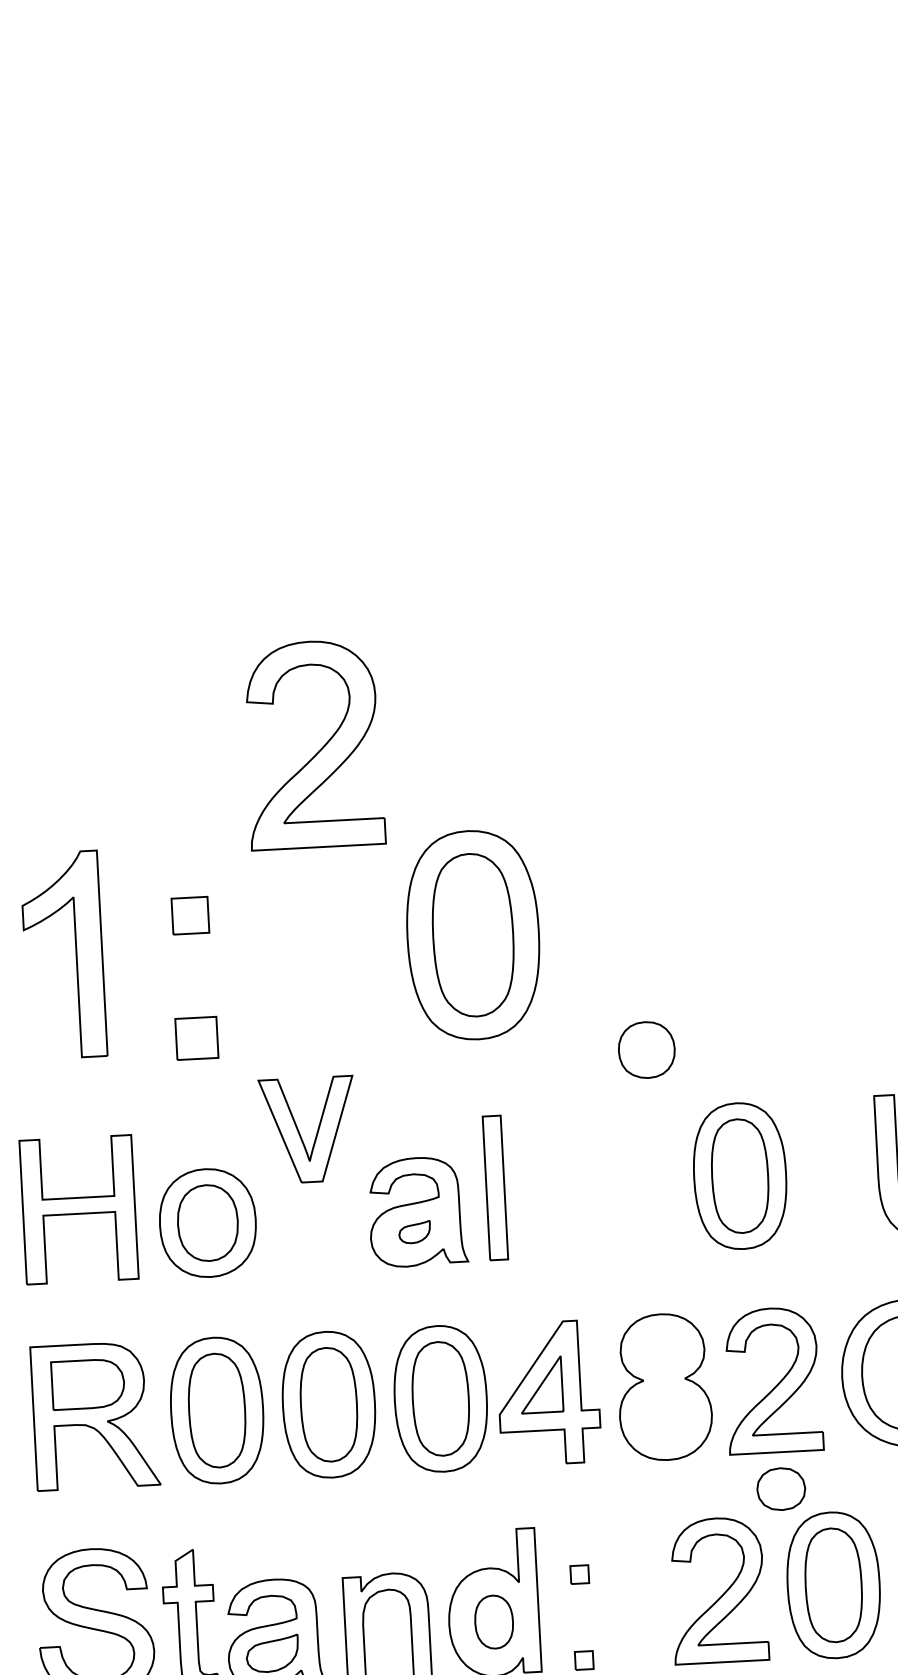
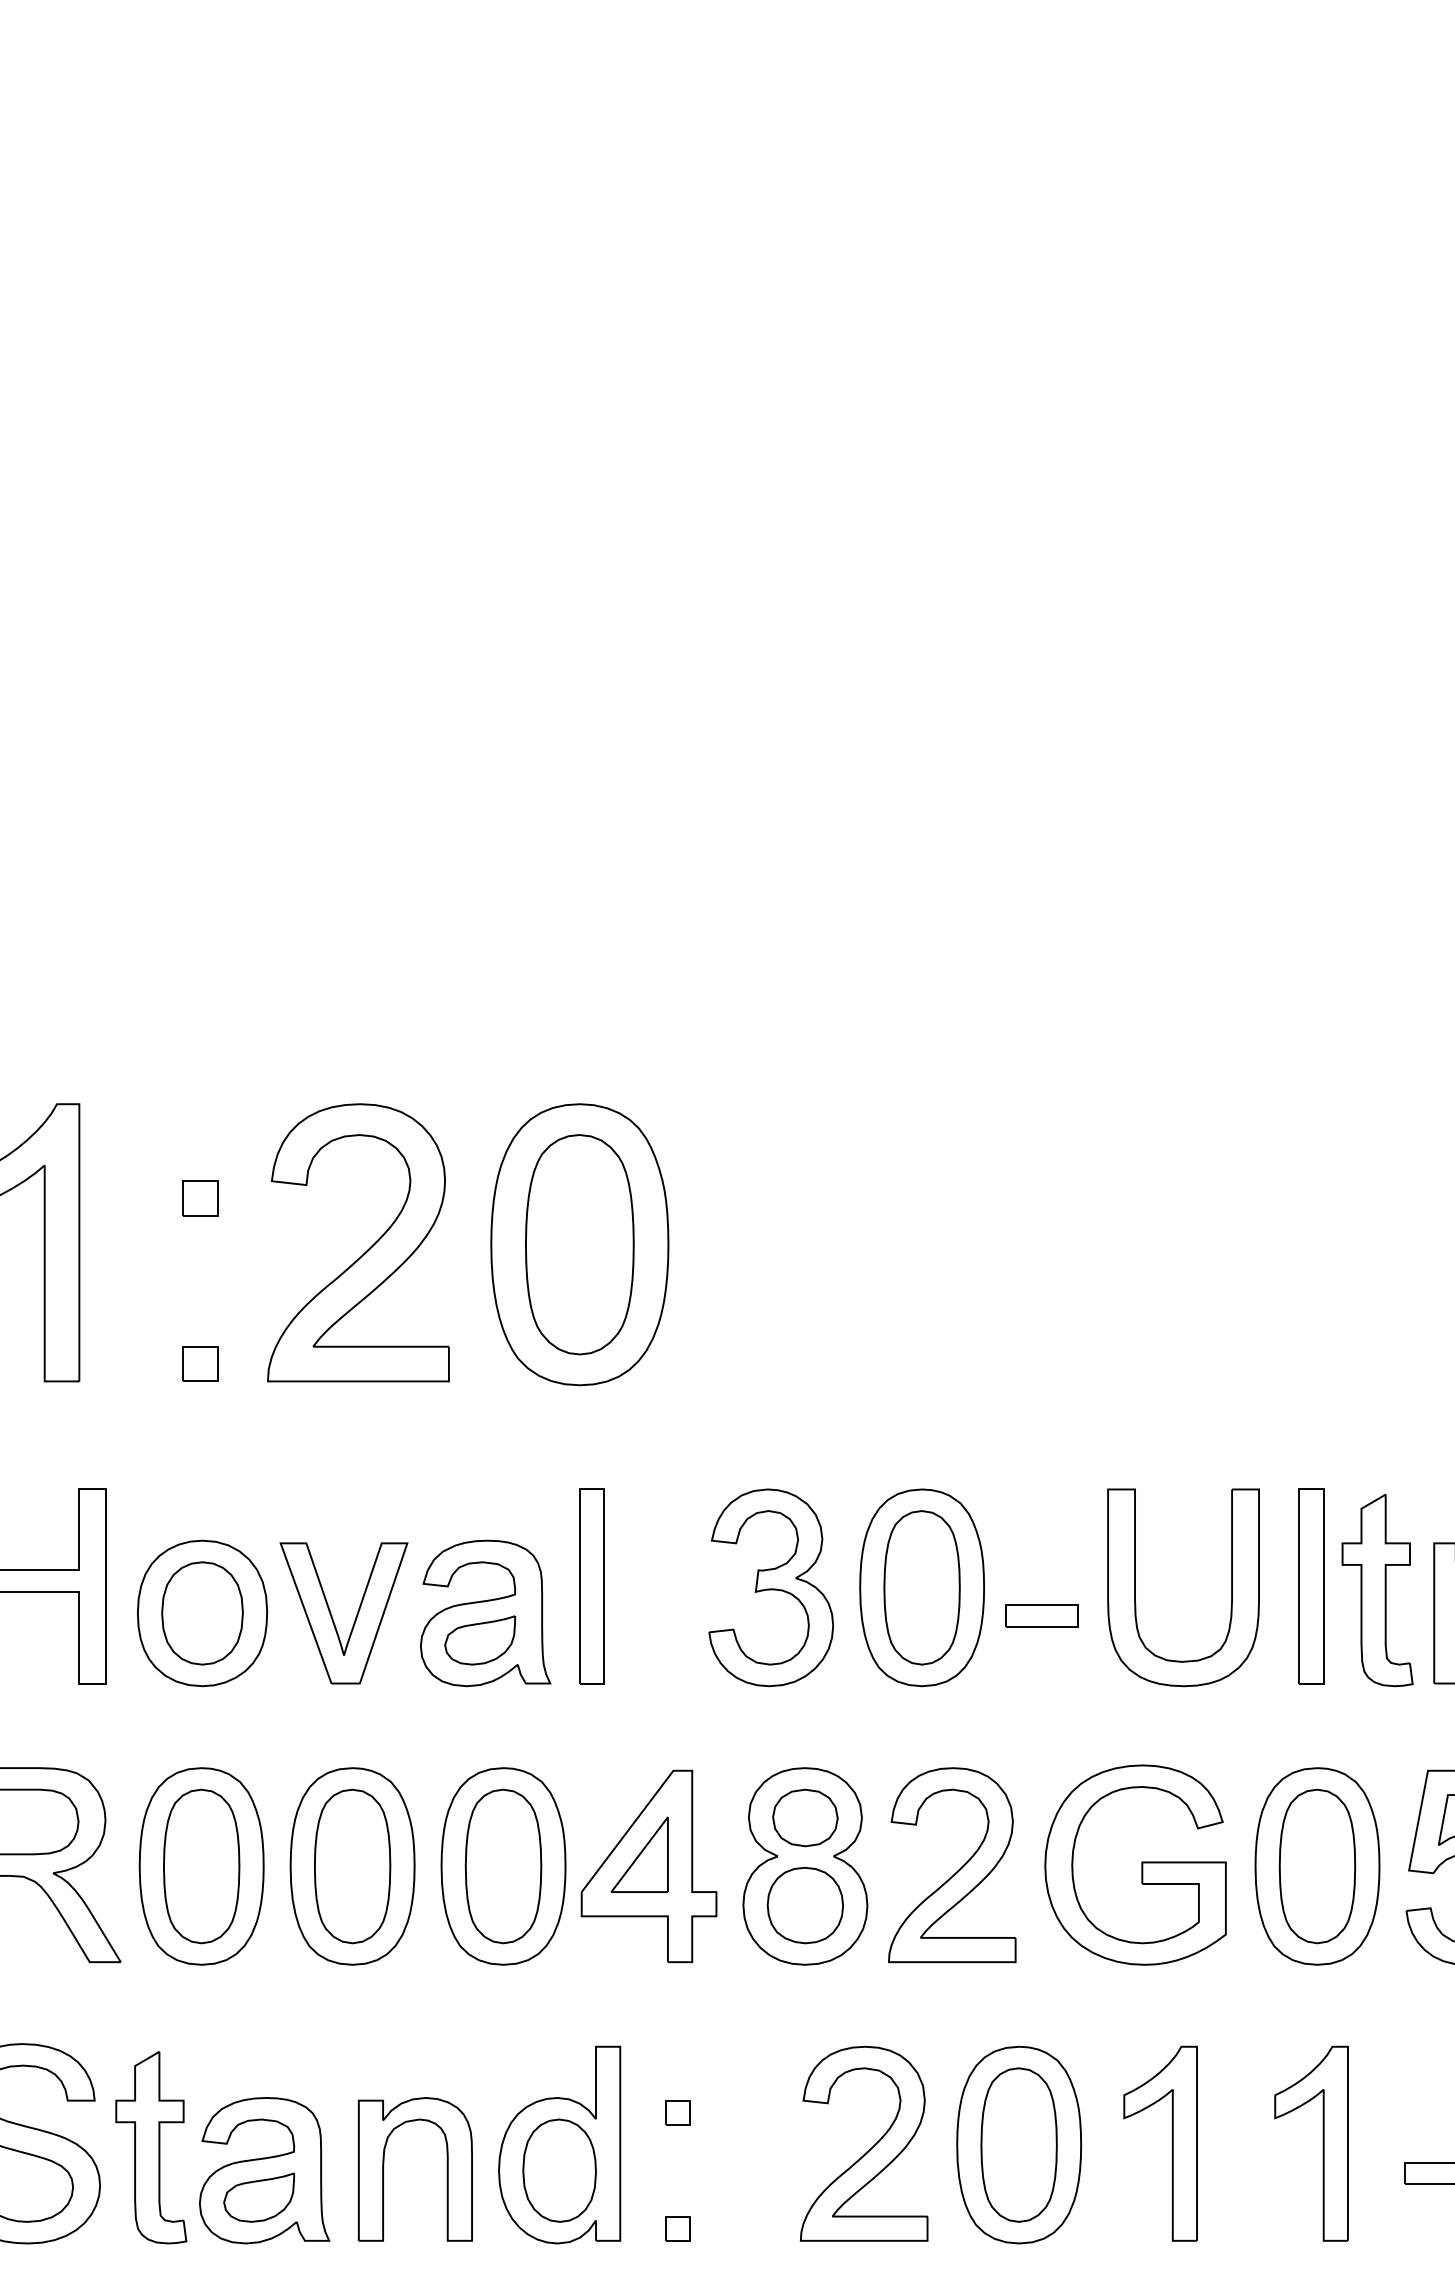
part: (319, 749) -> (366, 1250), moved
part: (190, 915) -> (200, 1198), size x0.71
part: (196, 1037) -> (200, 1363), size x0.62
part: (646, 1050) -> (804, 1905), moved
part: (299, 1132) -> (332, 1615), moved
part: (628, 1181) -> (771, 1587), added
part: (829, 1192) -> (1041, 1615), added
part: (414, 1232) -> (480, 1640), size x1.67
part: (781, 1488) -> (805, 1817), moved
part: (494, 1622) -> (559, 2170), size x1.43

